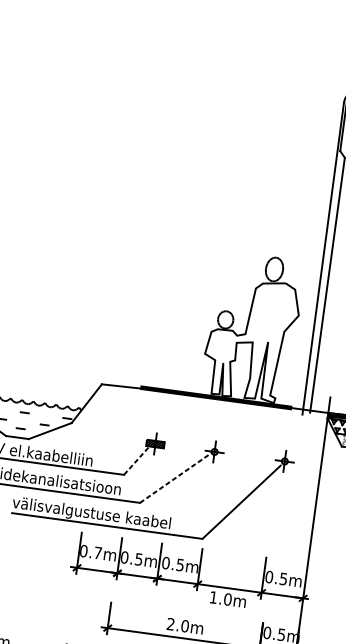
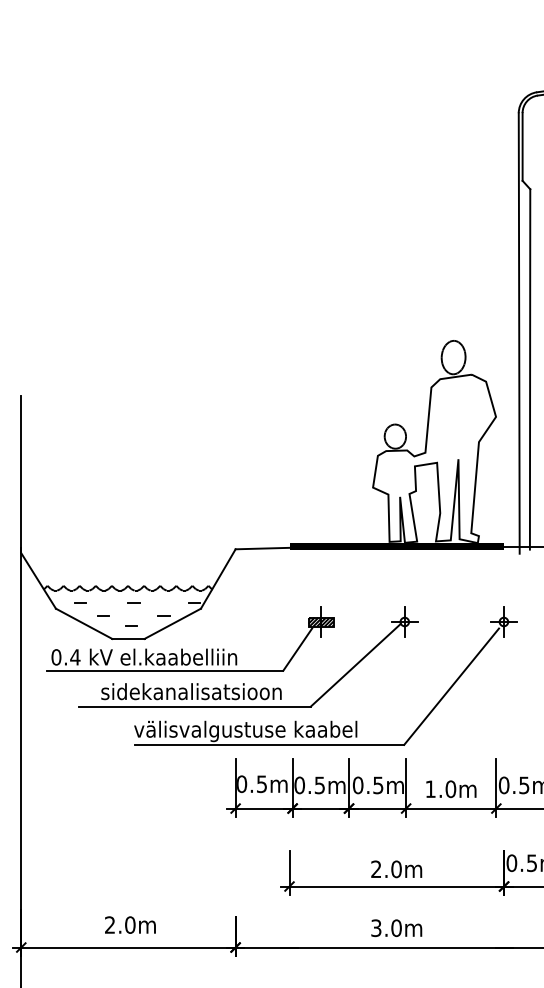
line: (136, 461) -> (297, 649), dashed -> solid
line: (176, 477) -> (356, 664), dashed -> solid
text: (97, 553) -> (261, 784), 0.7m -> 0.5m
text: (228, 599) -> (451, 789), moved

